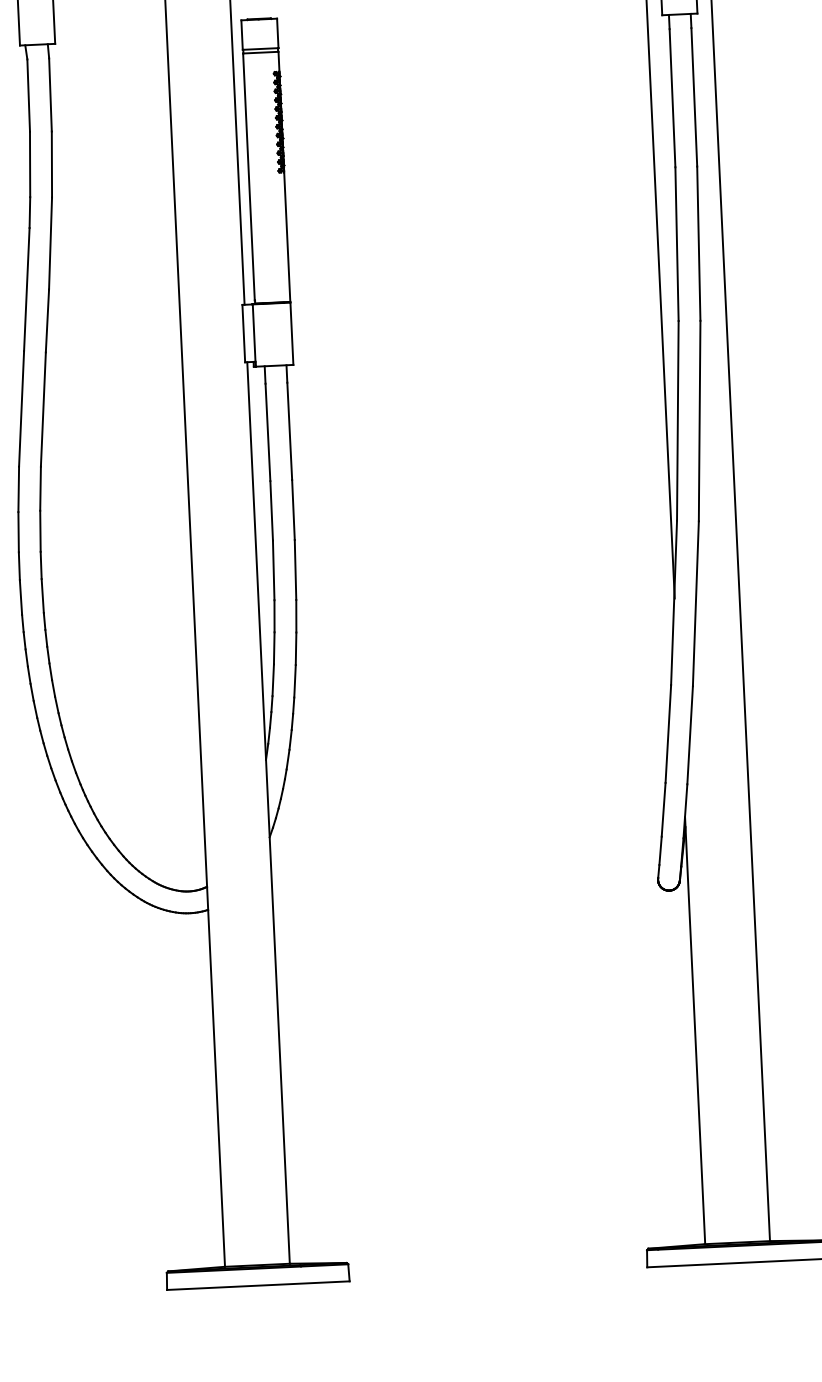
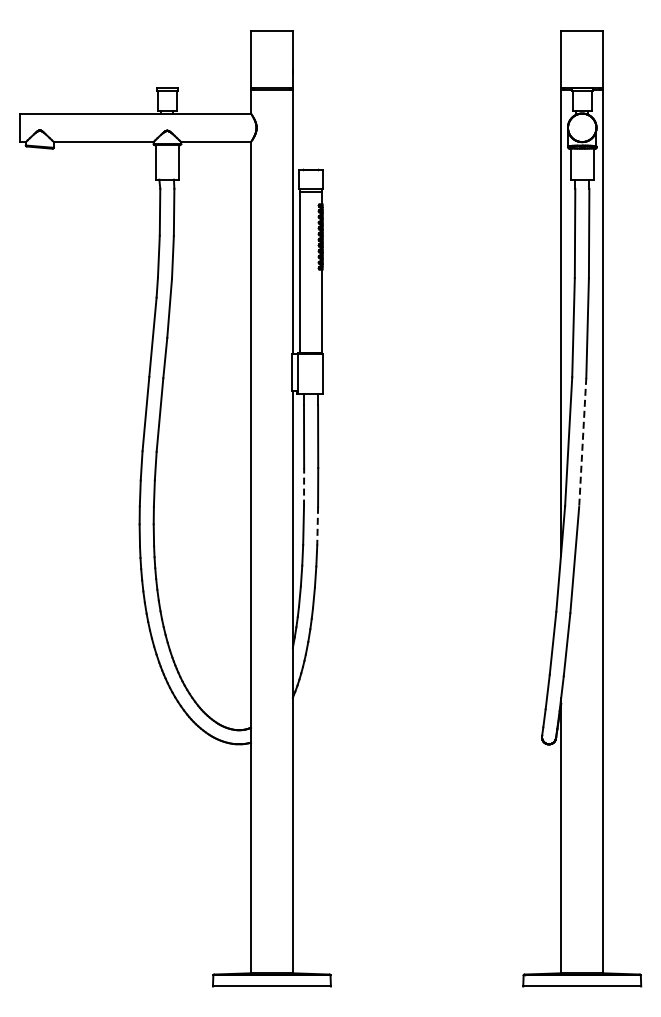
line: (699, 421) -> (582, 442), solid -> dashed
line: (272, 509) -> (304, 486), solid -> dashed
line: (295, 570) -> (317, 526), solid -> dashed

